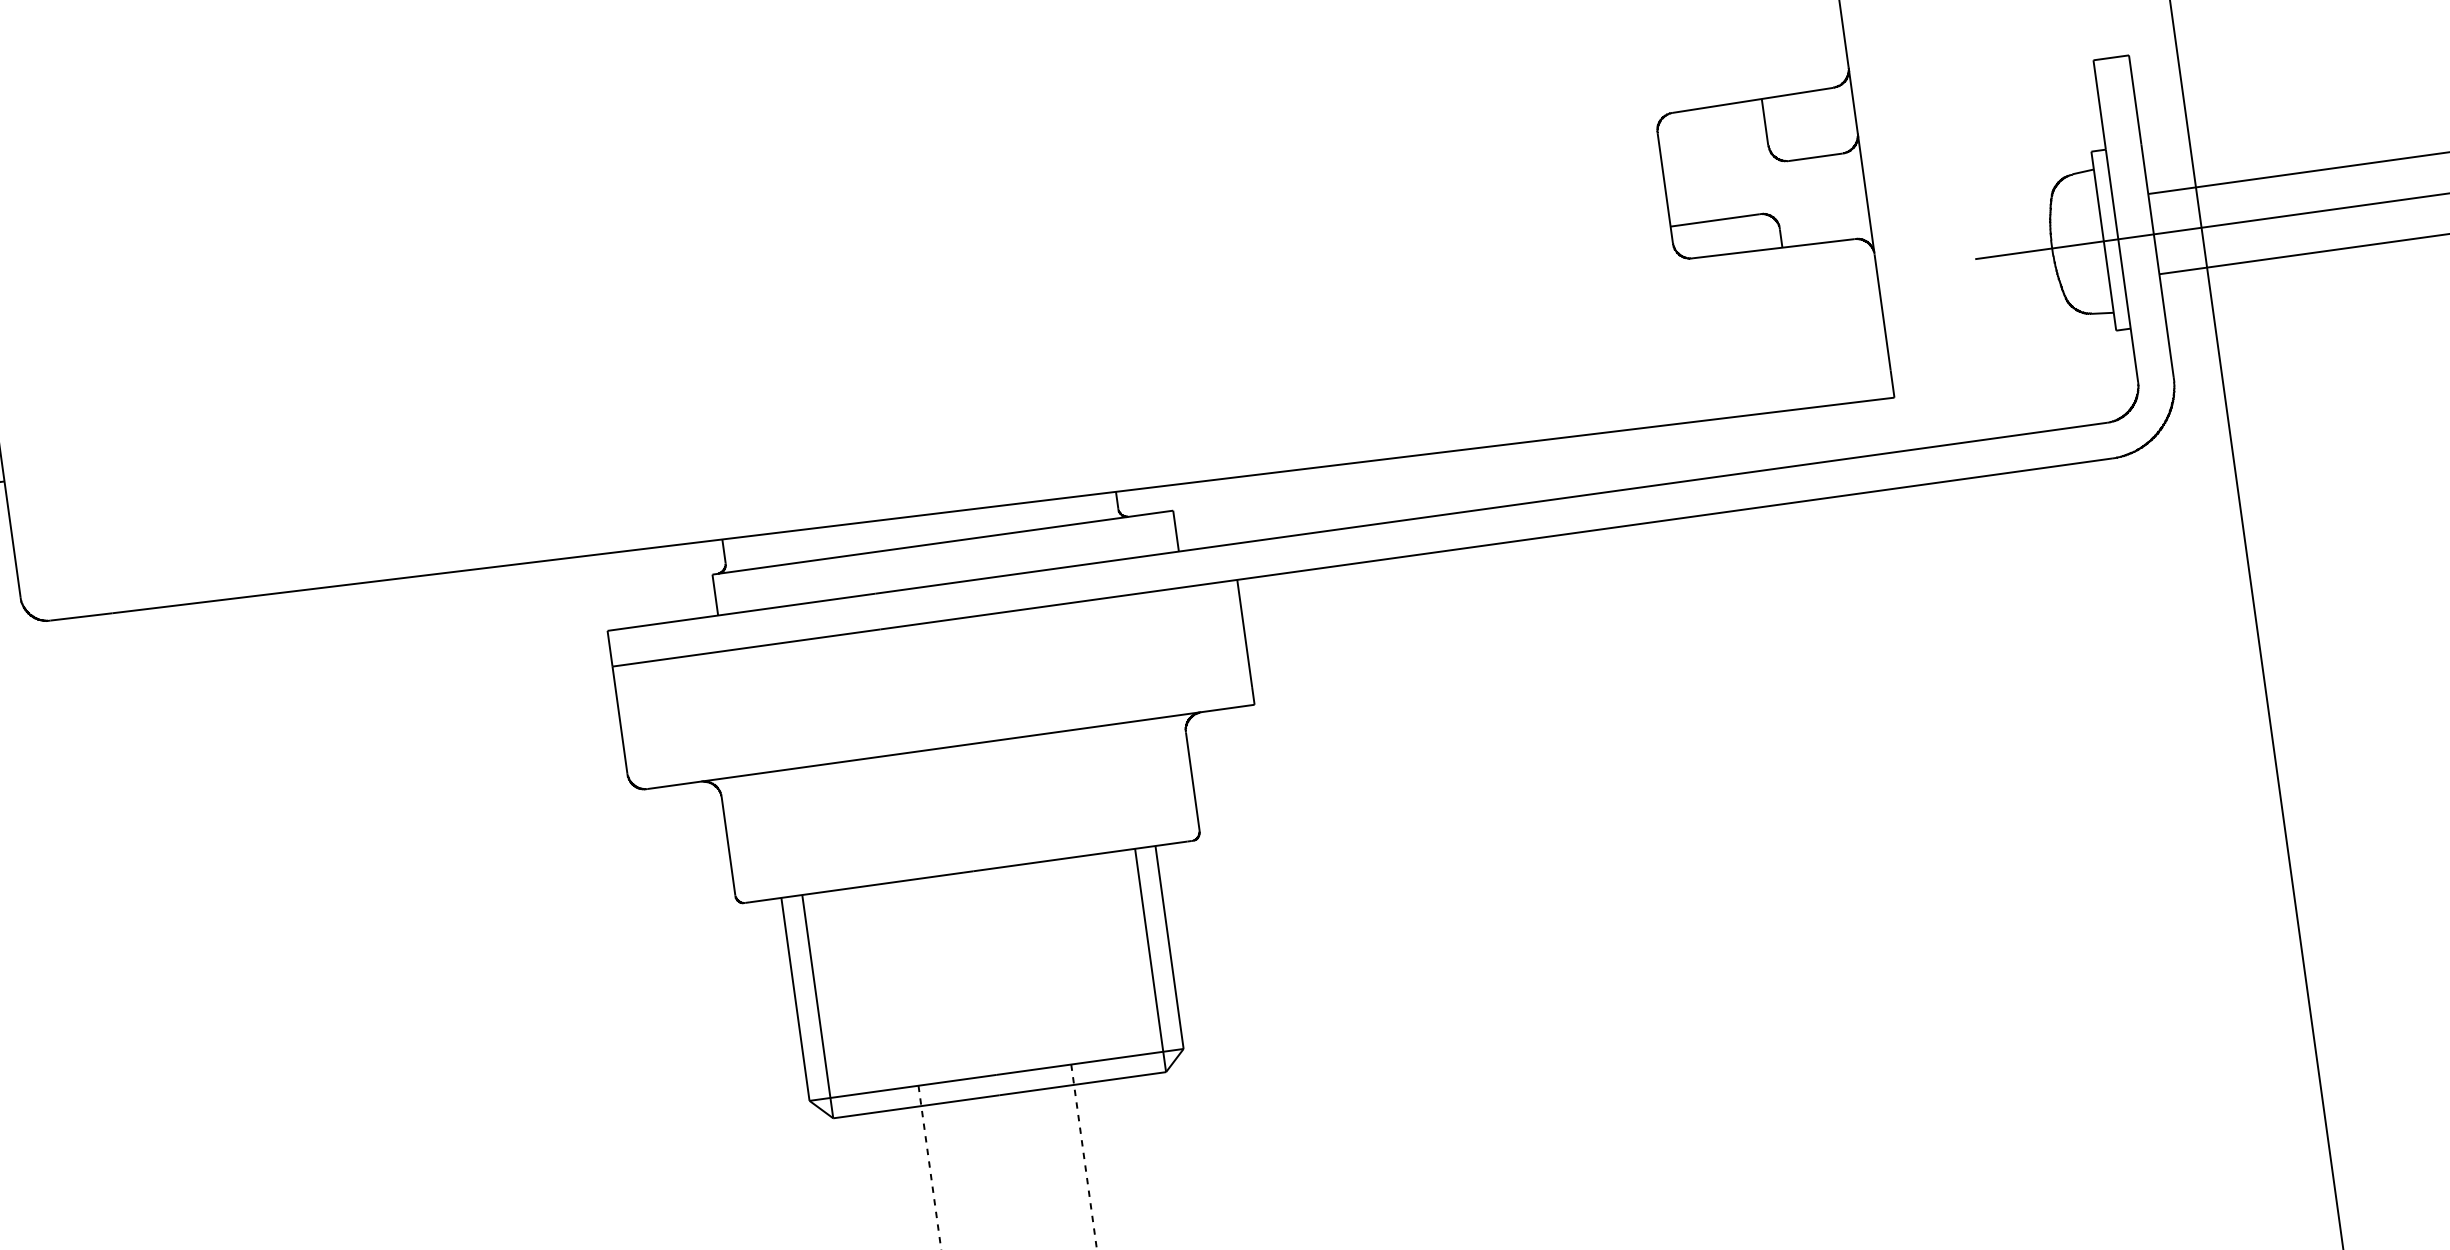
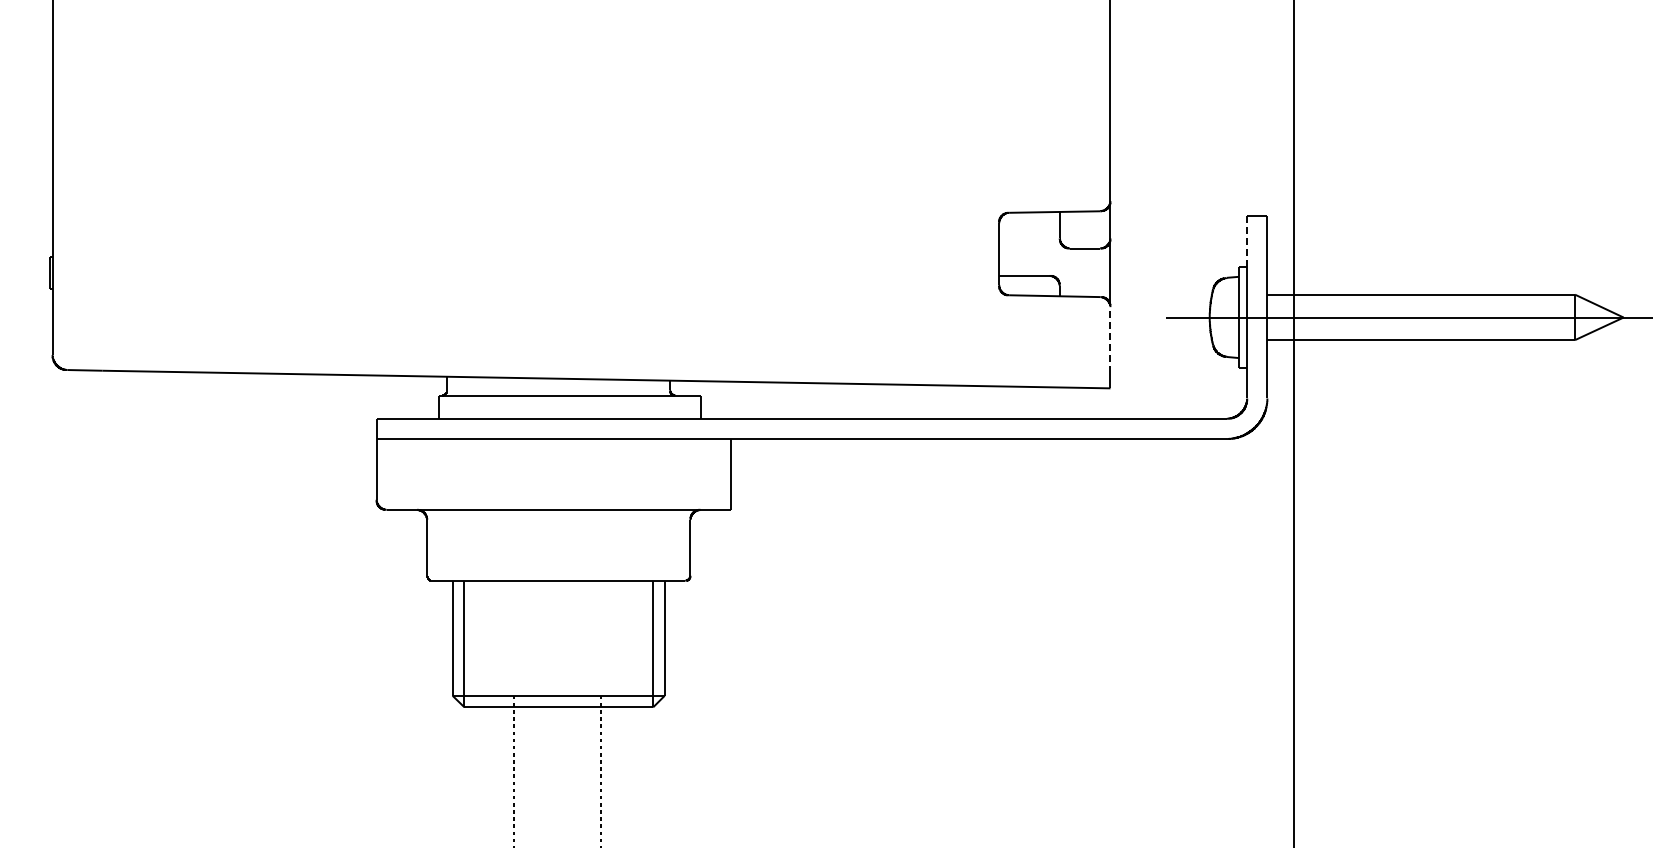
line: (2099, 103) -> (1247, 240), solid -> dashed
line: (1882, 313) -> (1110, 340), solid -> dashed

